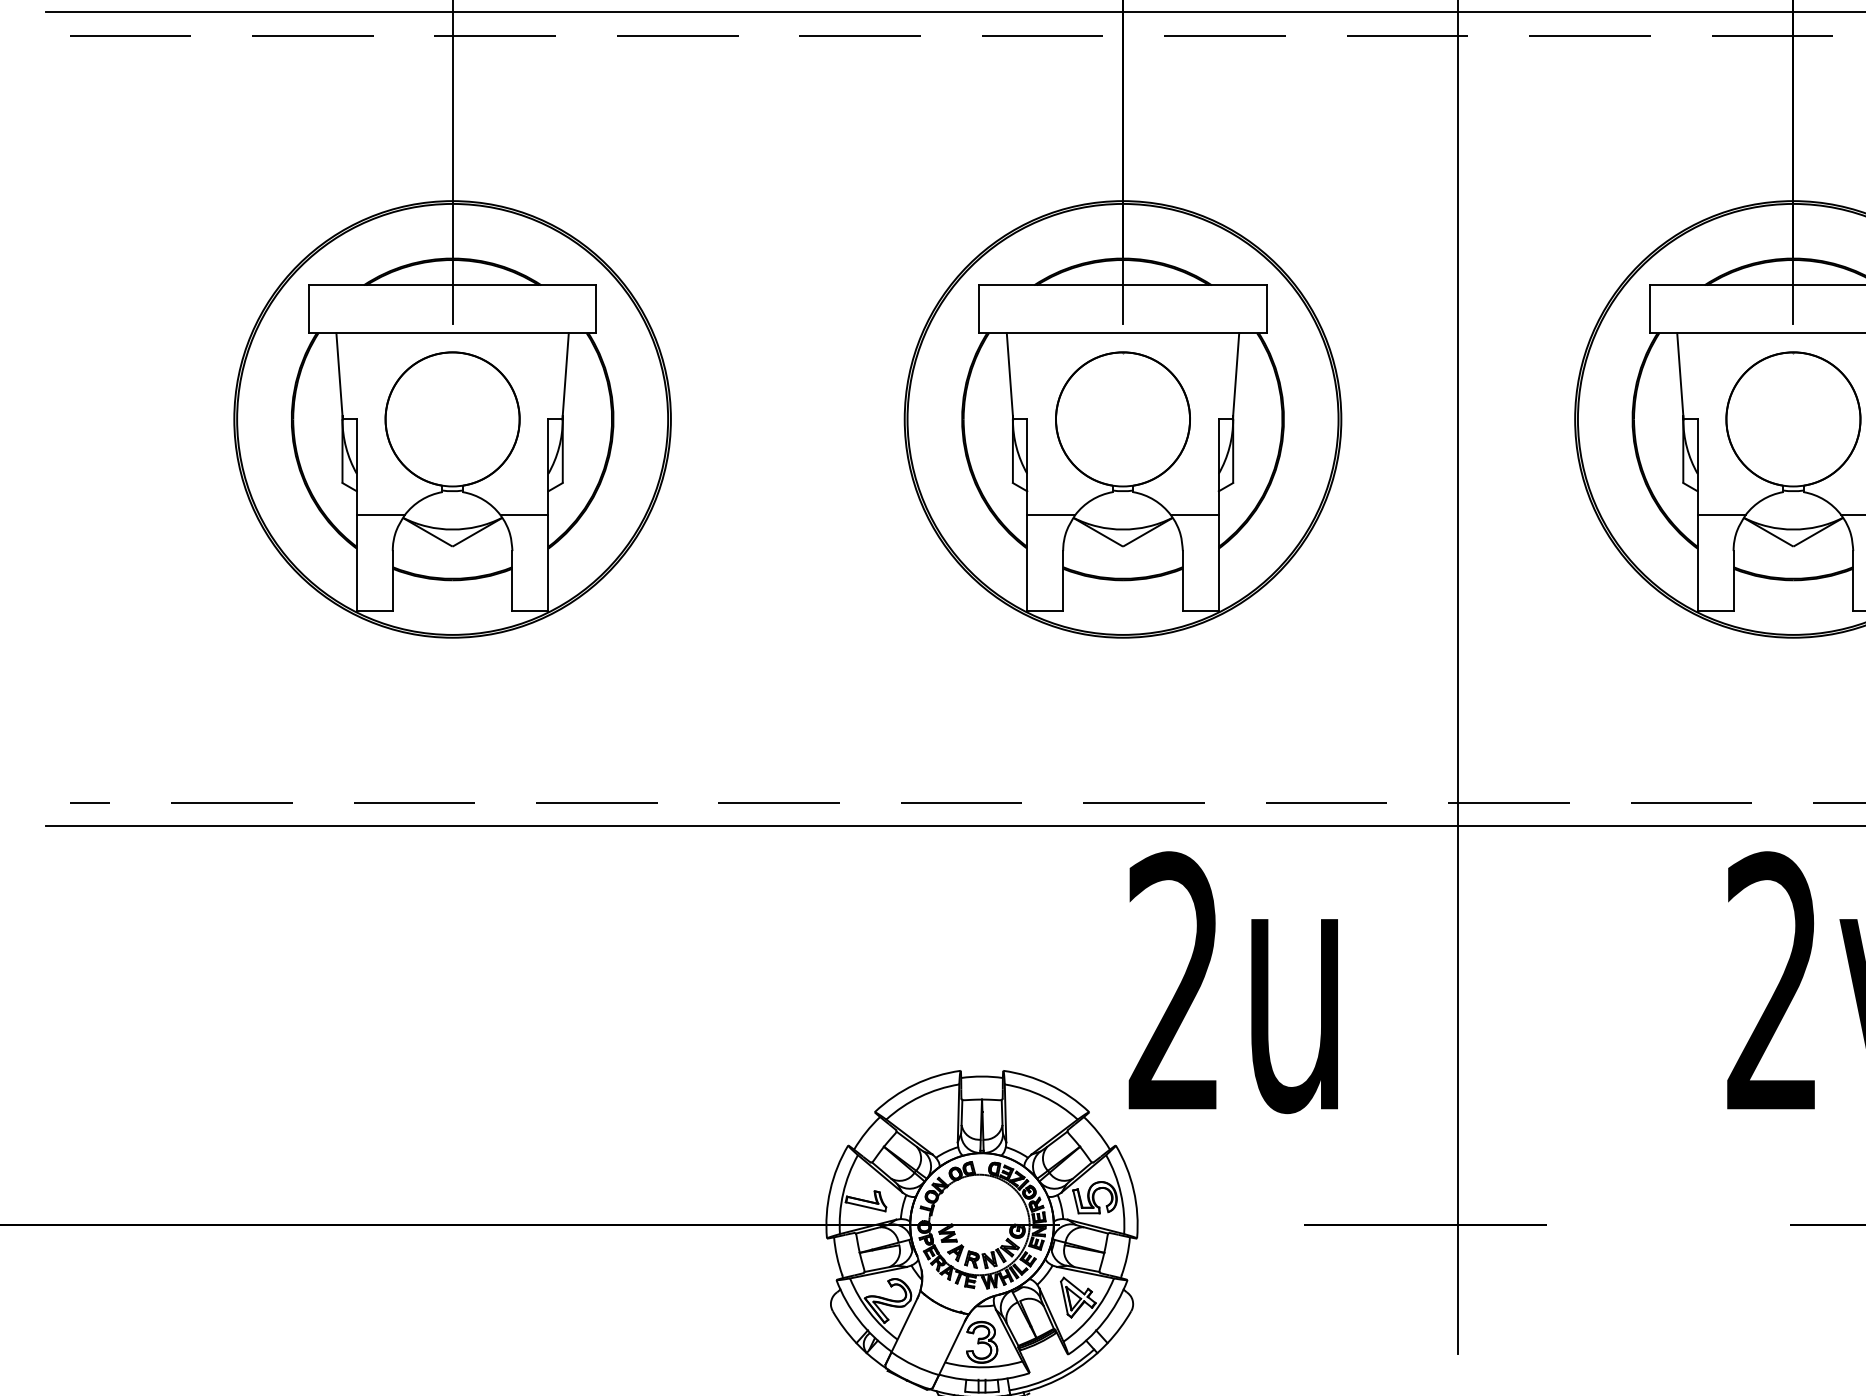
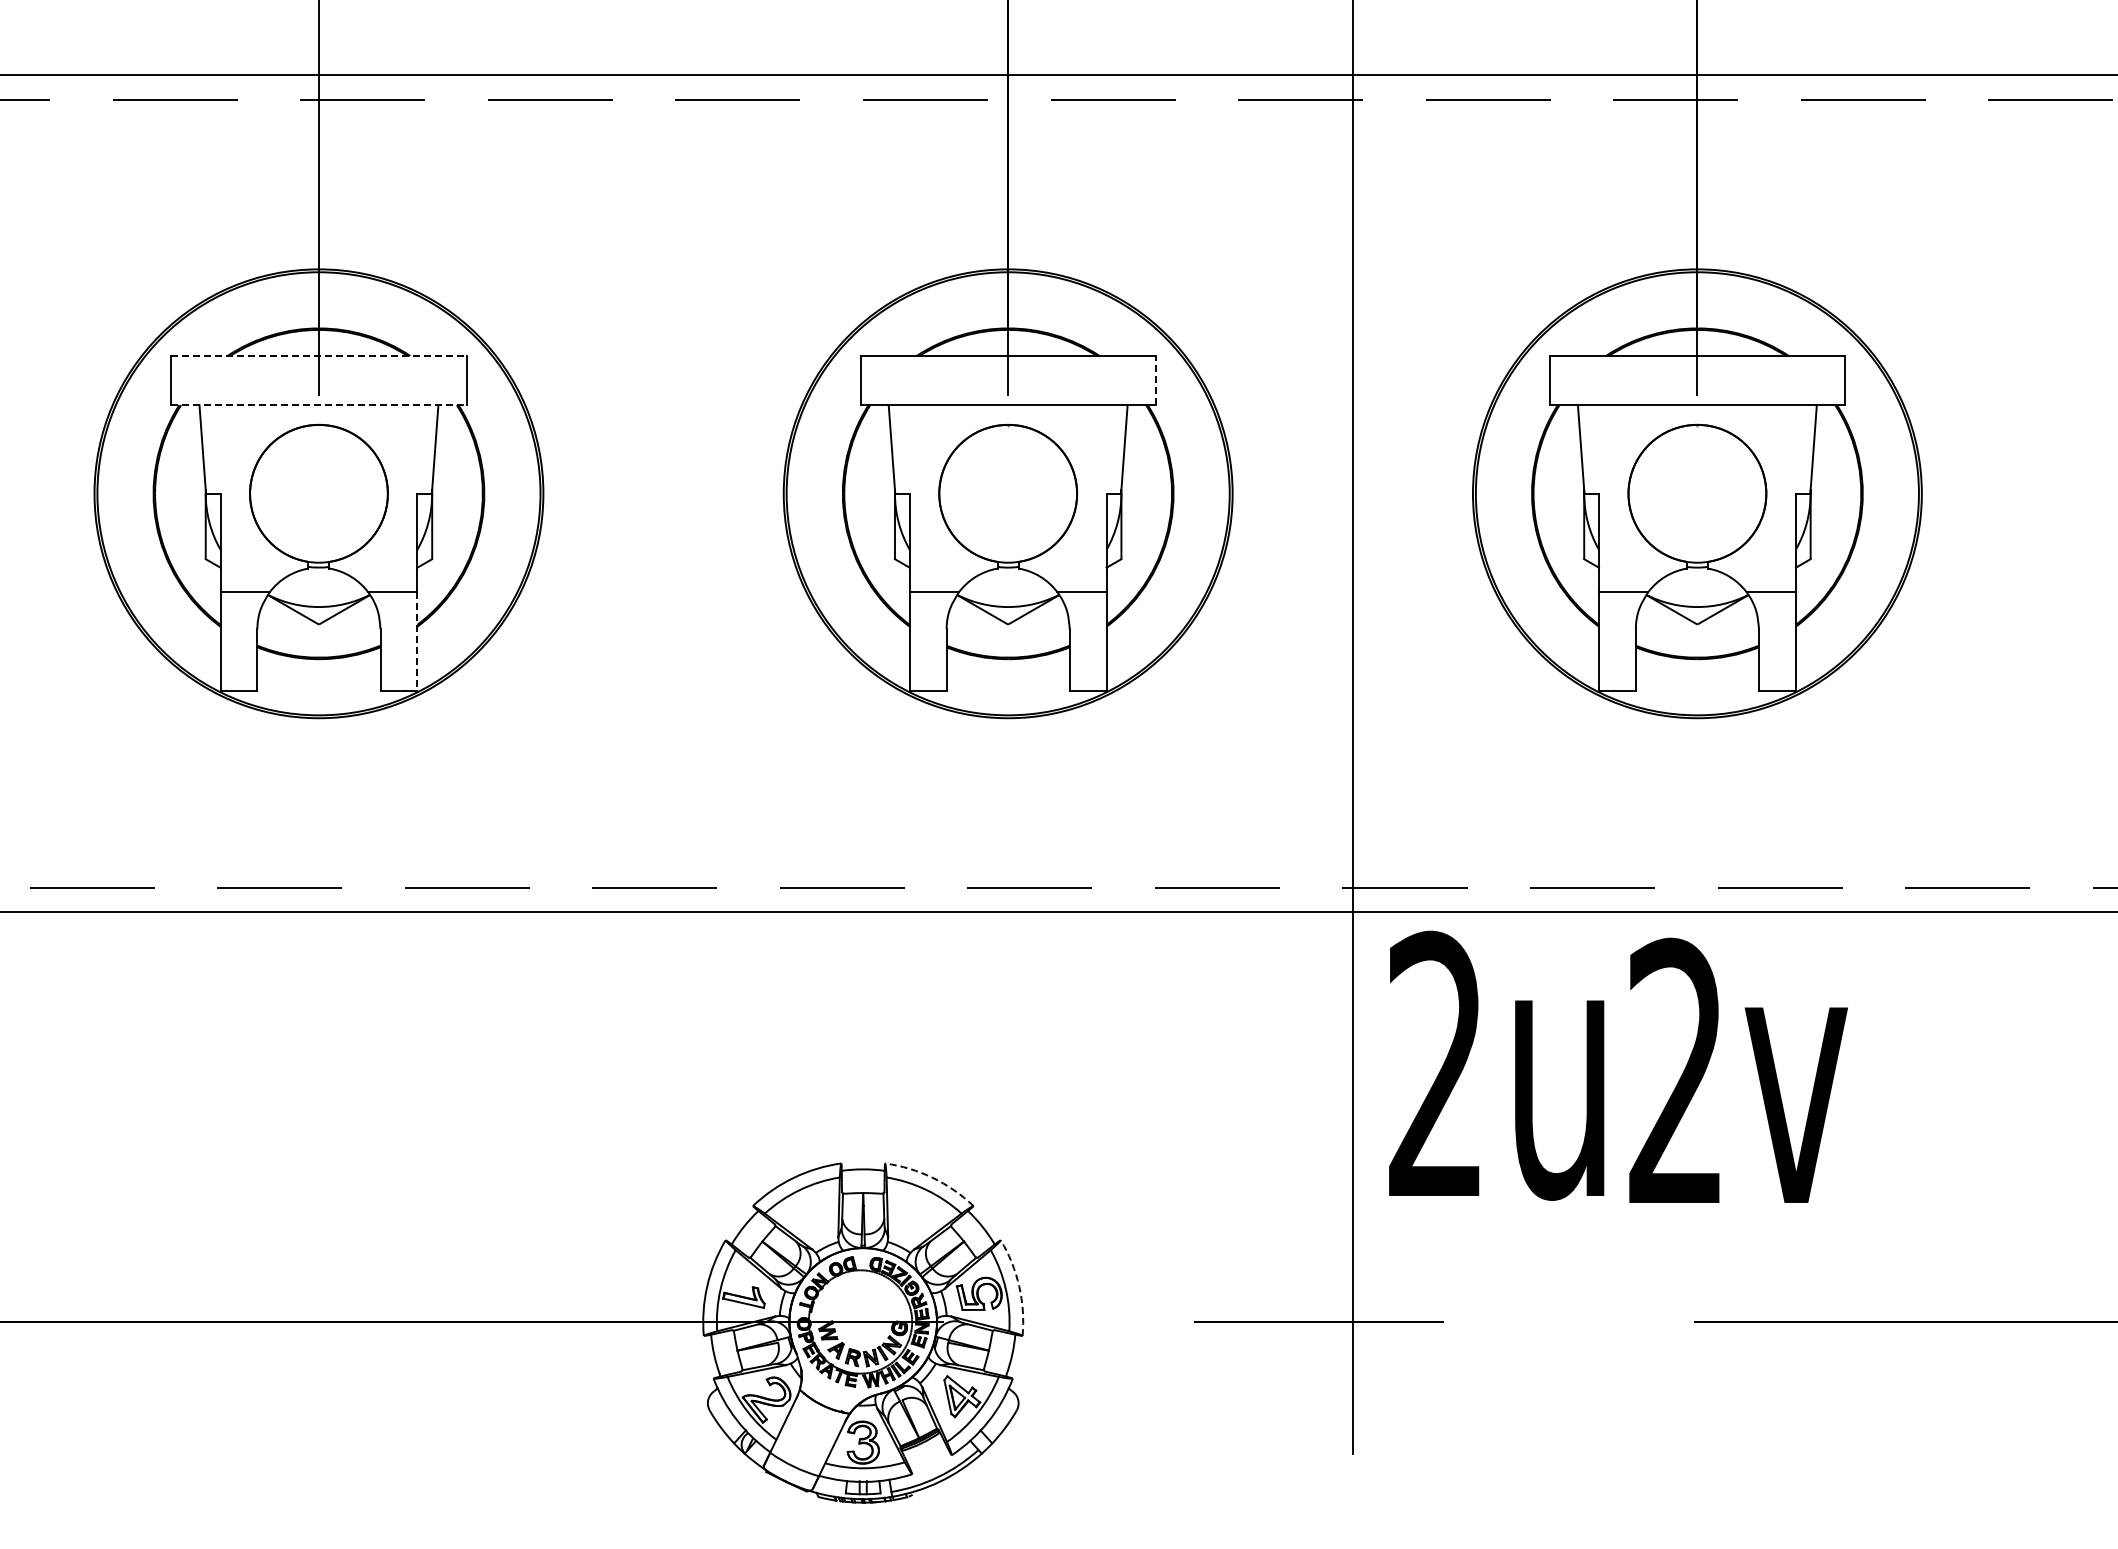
line: (452, 284) -> (318, 355), solid -> dashed
line: (1266, 309) -> (1155, 380), solid -> dashed
line: (452, 333) -> (318, 405), solid -> dashed
line: (548, 564) -> (417, 642), solid -> dashed
text: (1233, 982) -> (1496, 1065), moved
arc: (1049, 1084) -> (932, 1177), solid -> dashed
arc: (1134, 1190) -> (1019, 1286), solid -> dashed

